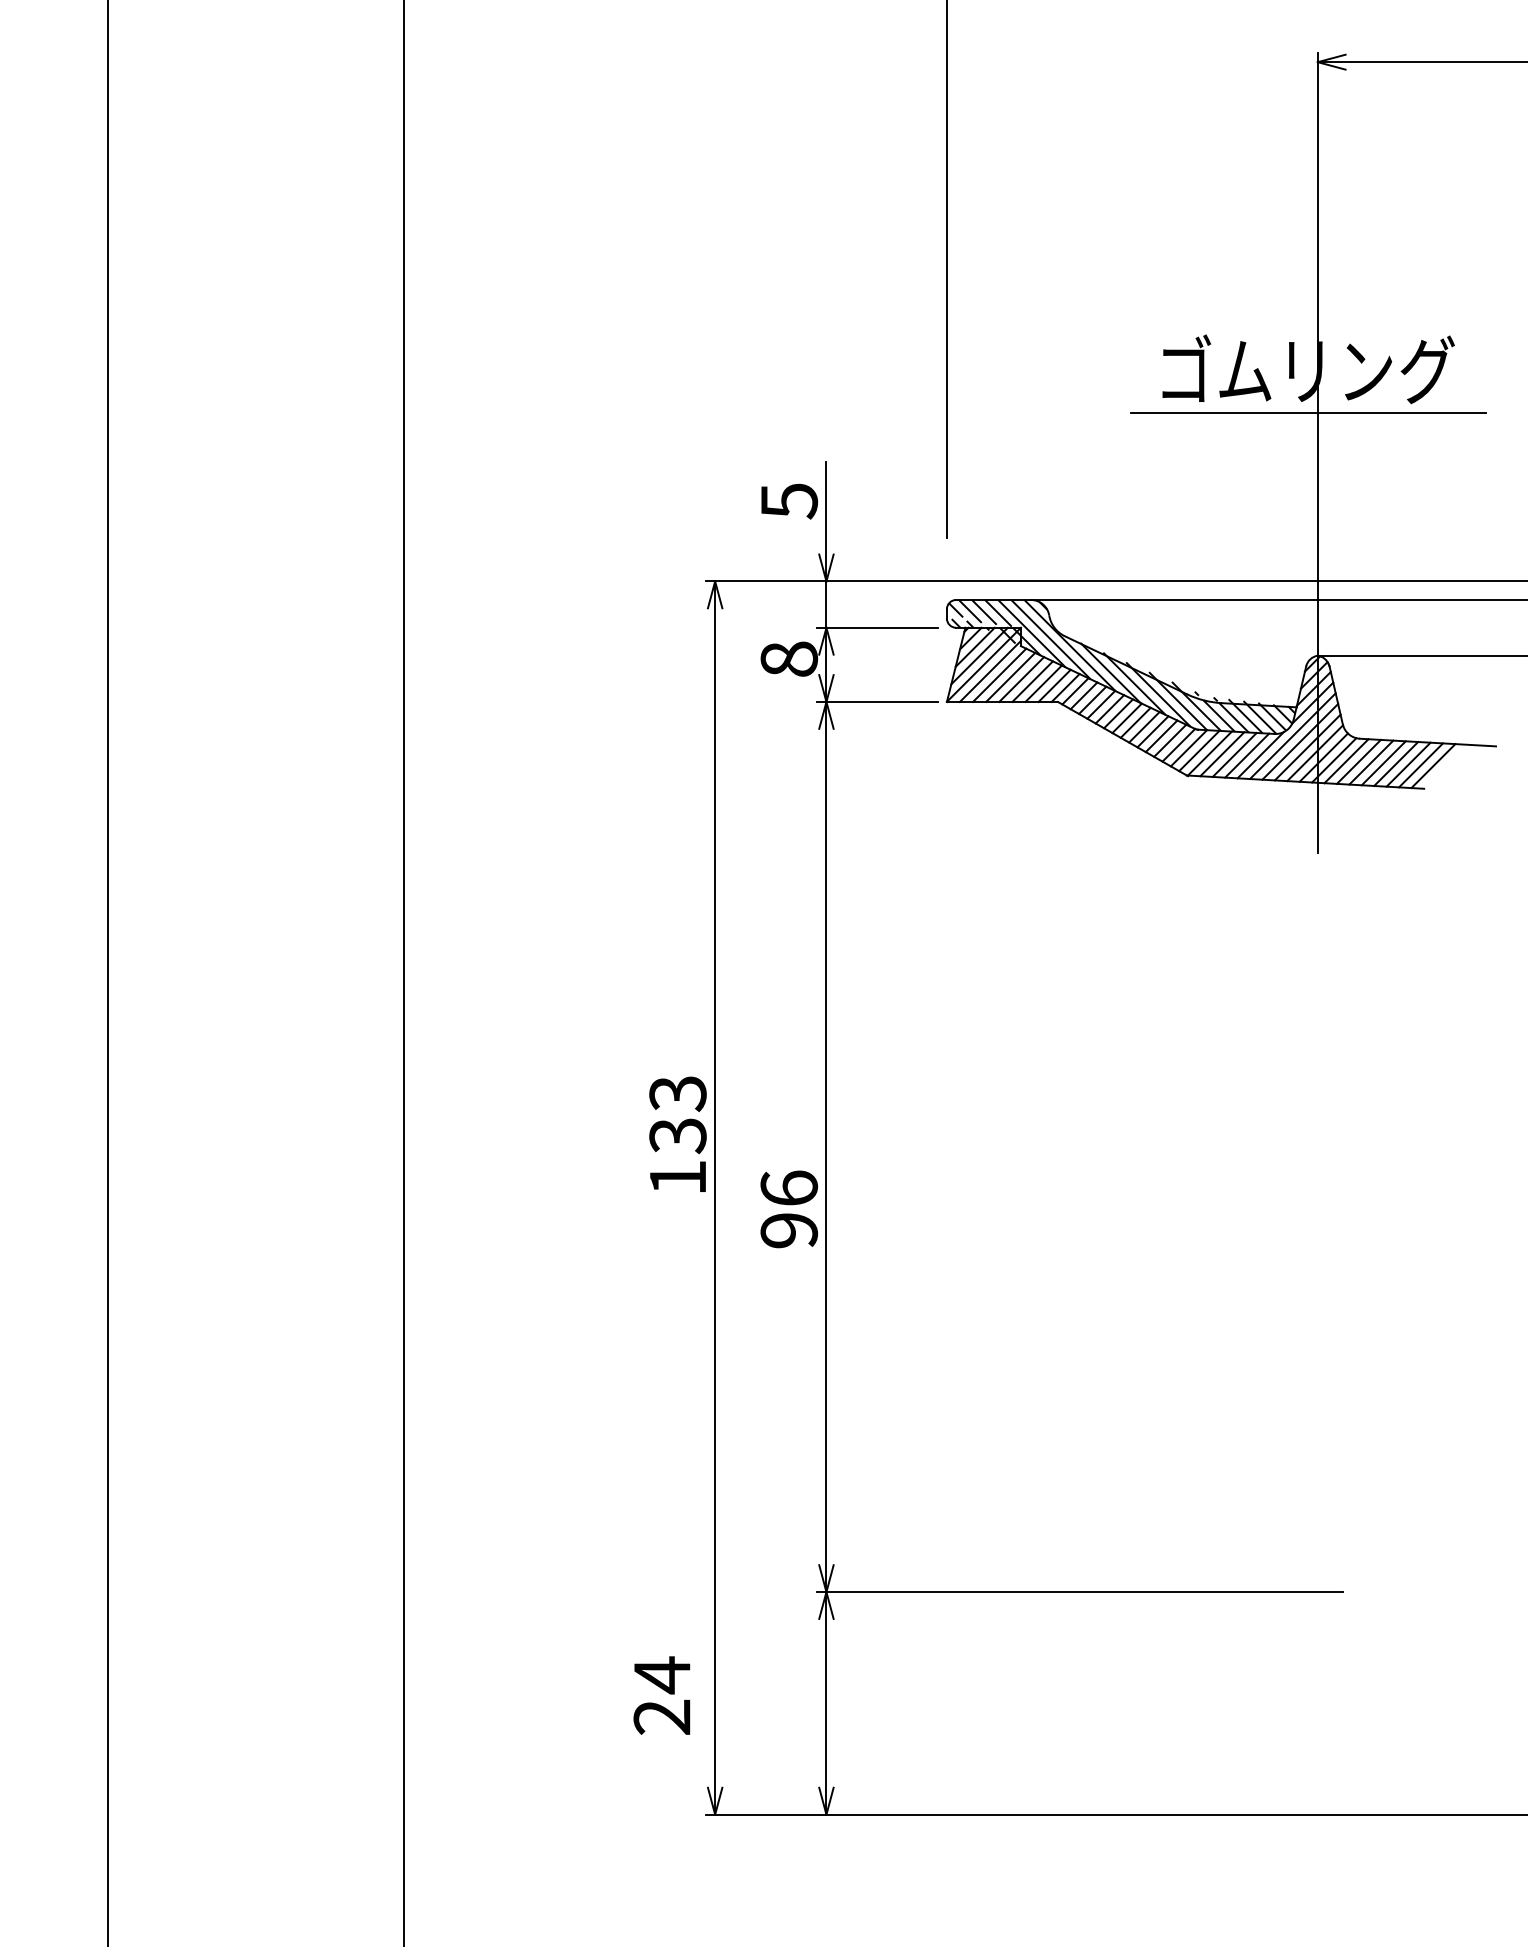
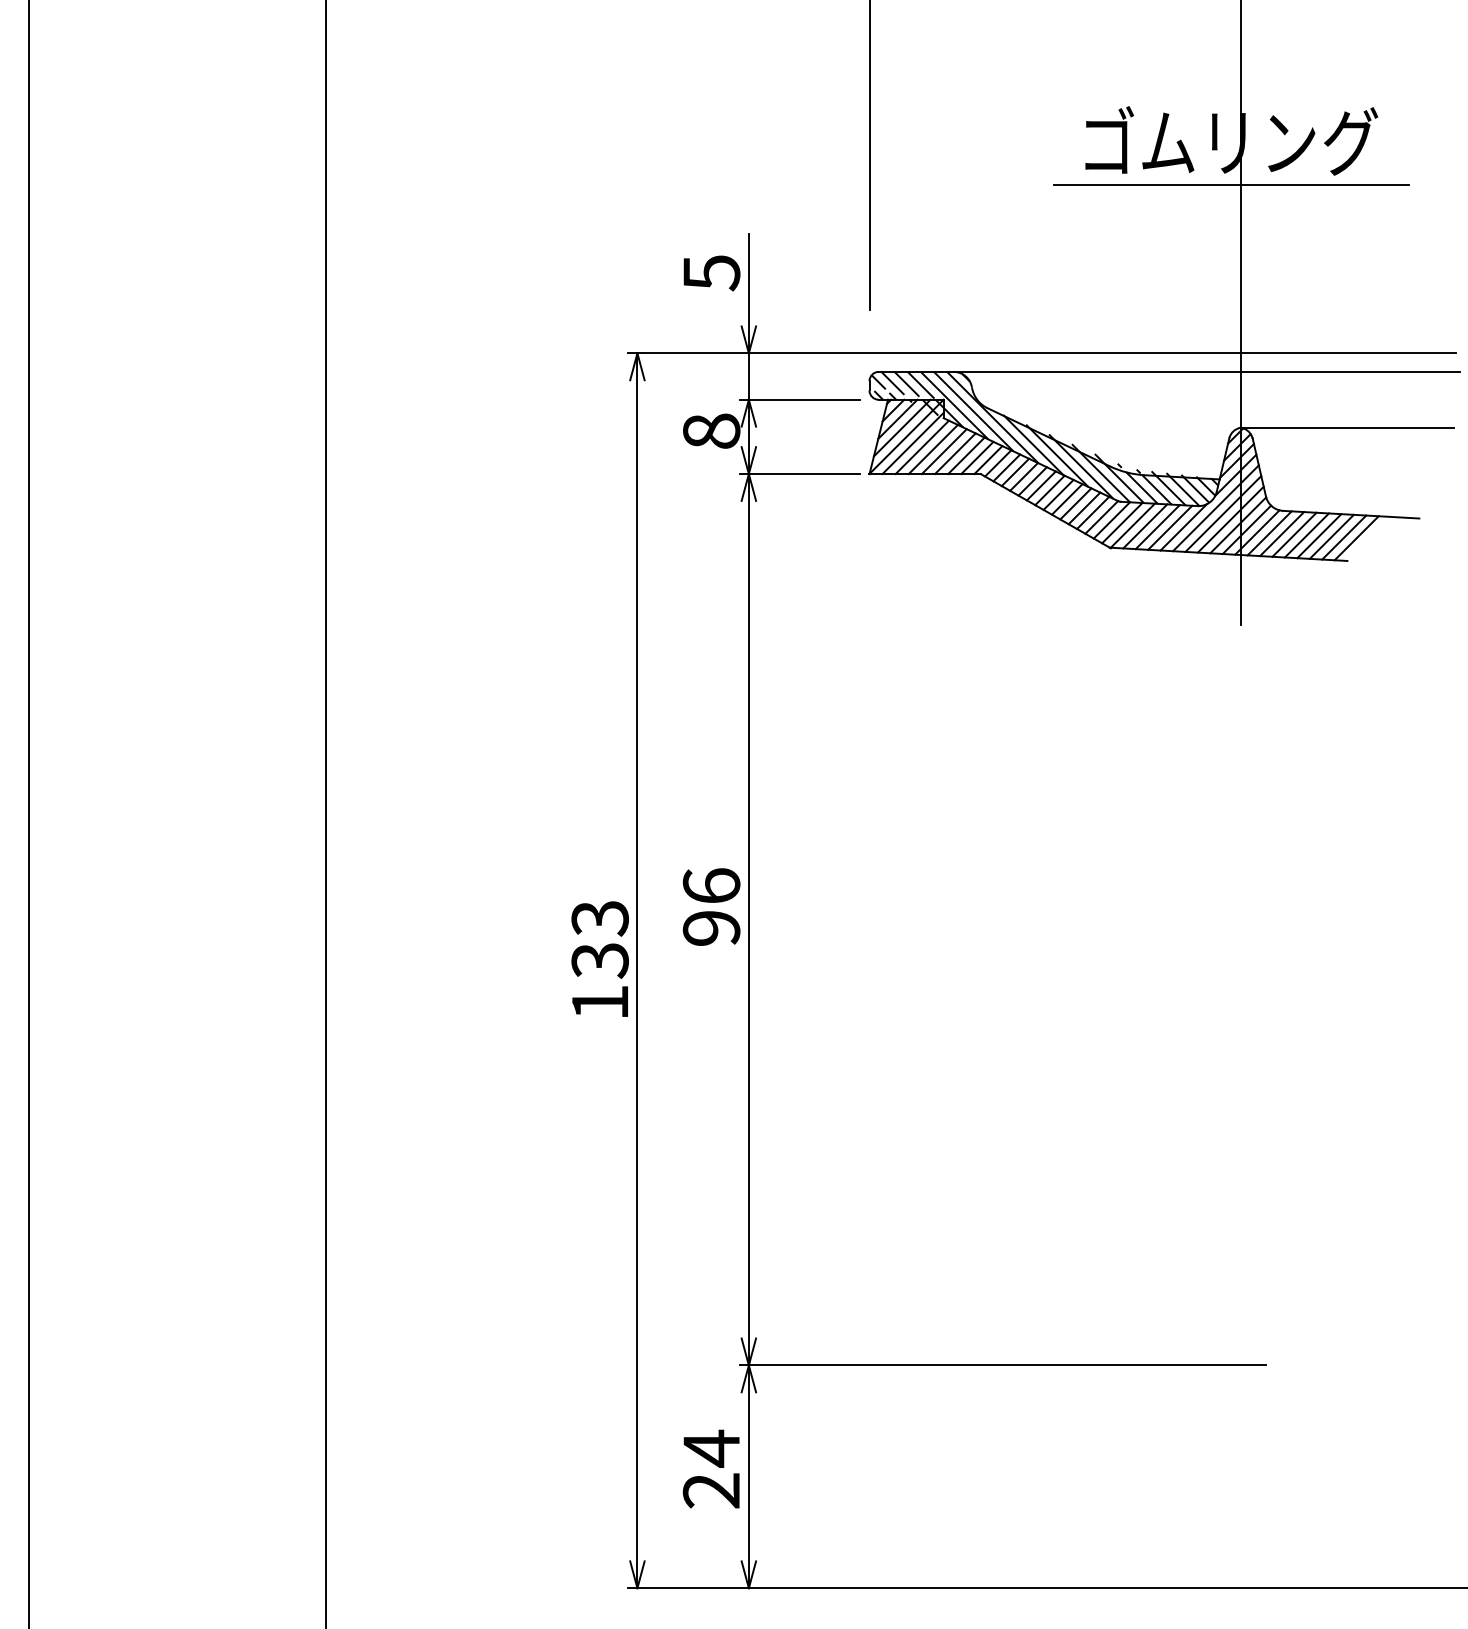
text: (677, 1133) -> (599, 958), moved
text: (788, 1209) -> (710, 907), moved
text: (661, 1695) -> (710, 1468), moved

